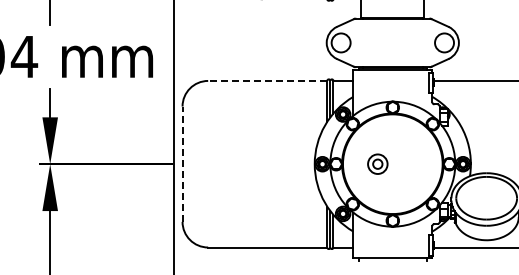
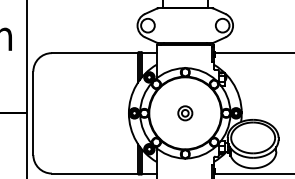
line: (267, 80) -> (94, 52), dashed -> solid
part: (377, 163) -> (185, 112), moved
line: (182, 164) -> (33, 113), dashed -> solid

